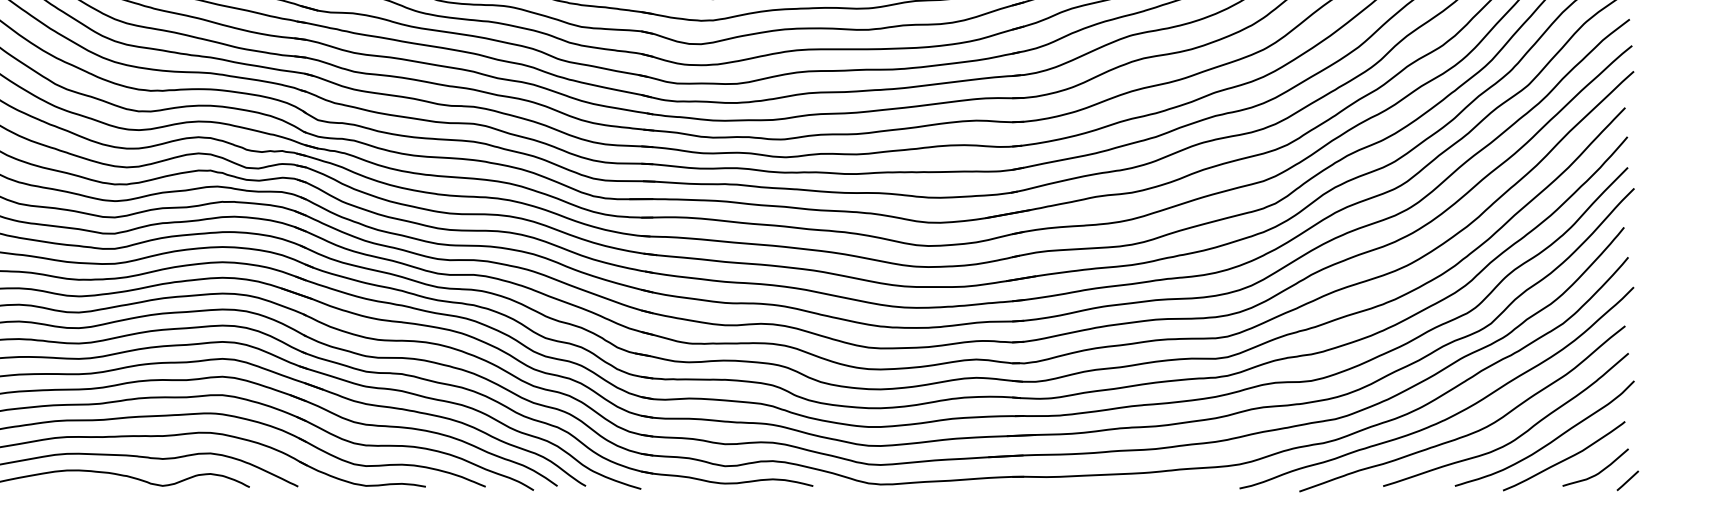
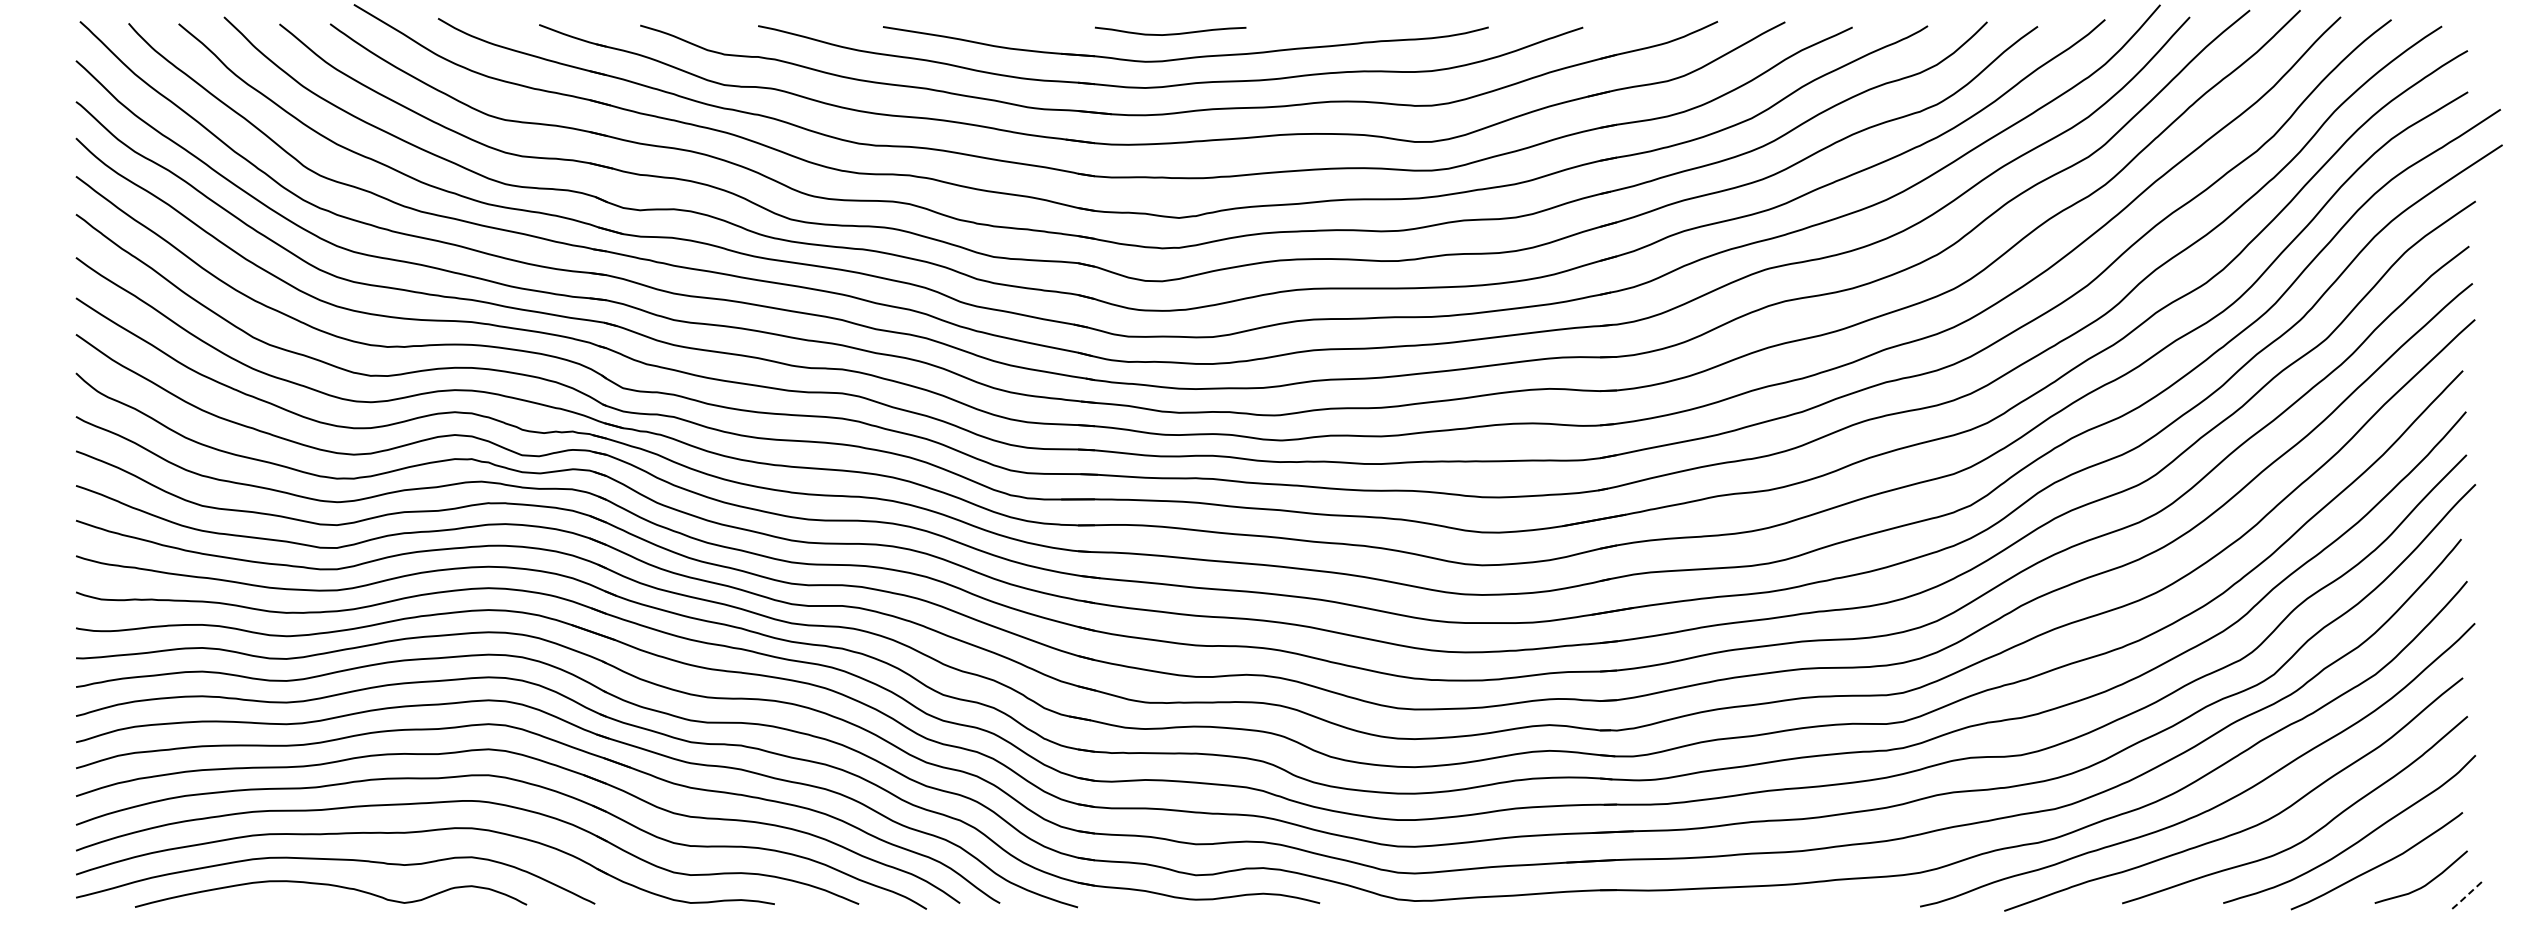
line: (1627, 481) -> (2466, 896), solid -> dashed

